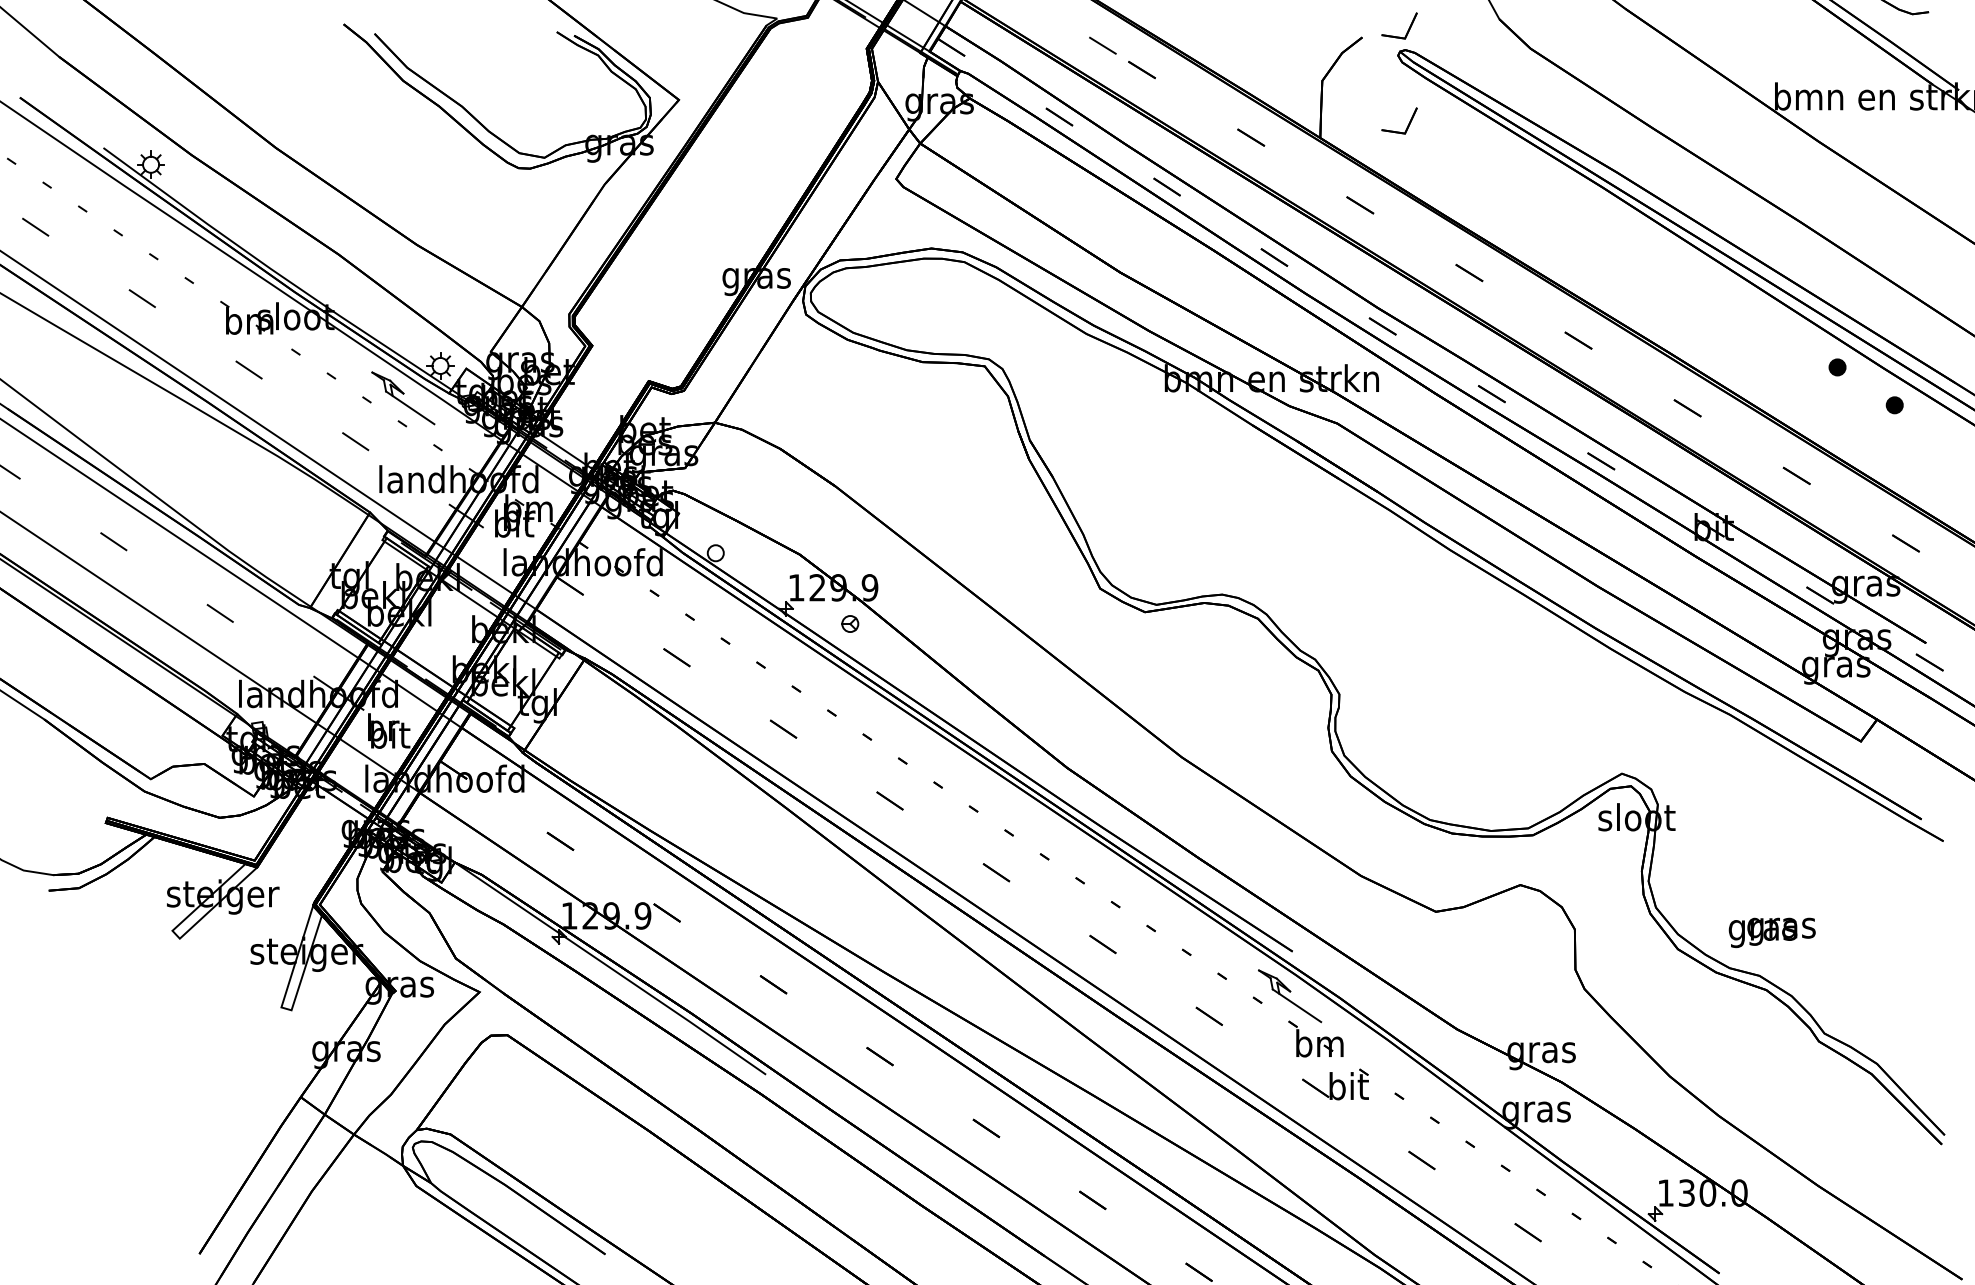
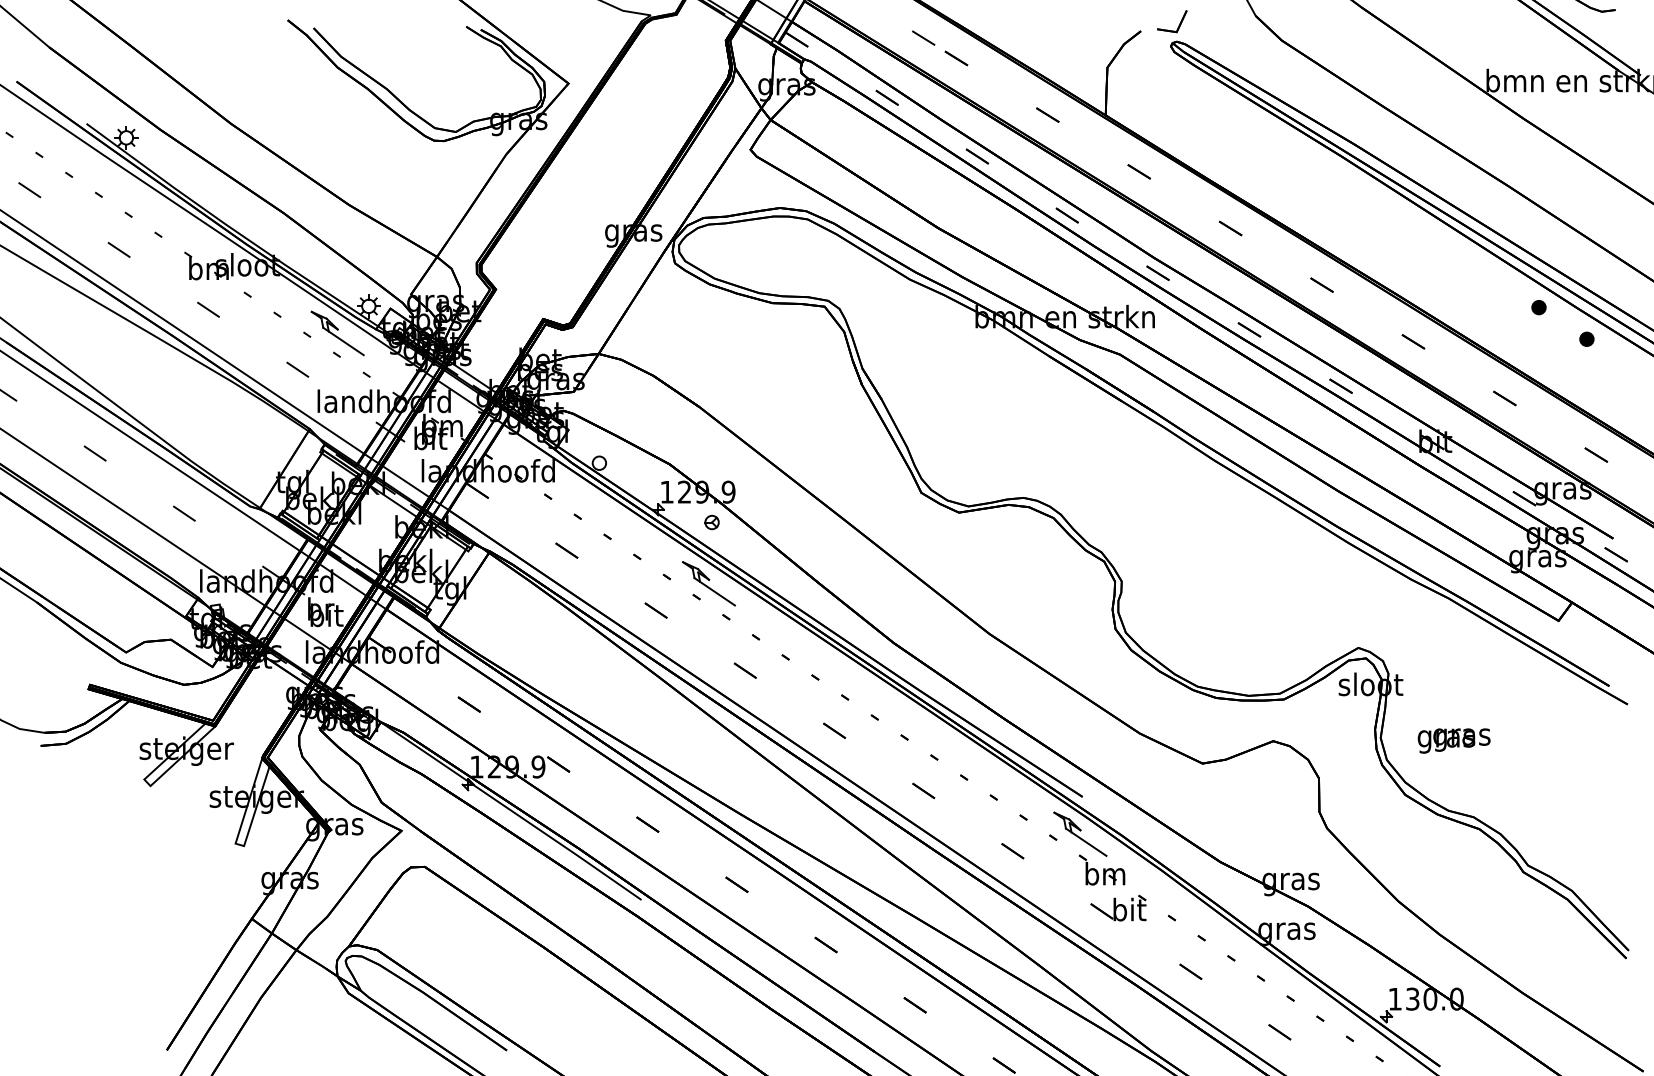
part: (1407, 125) -> (1178, 104), removed
part: (846, 697) -> (708, 584), added
text: (1771, 932) -> (1453, 740), moved

